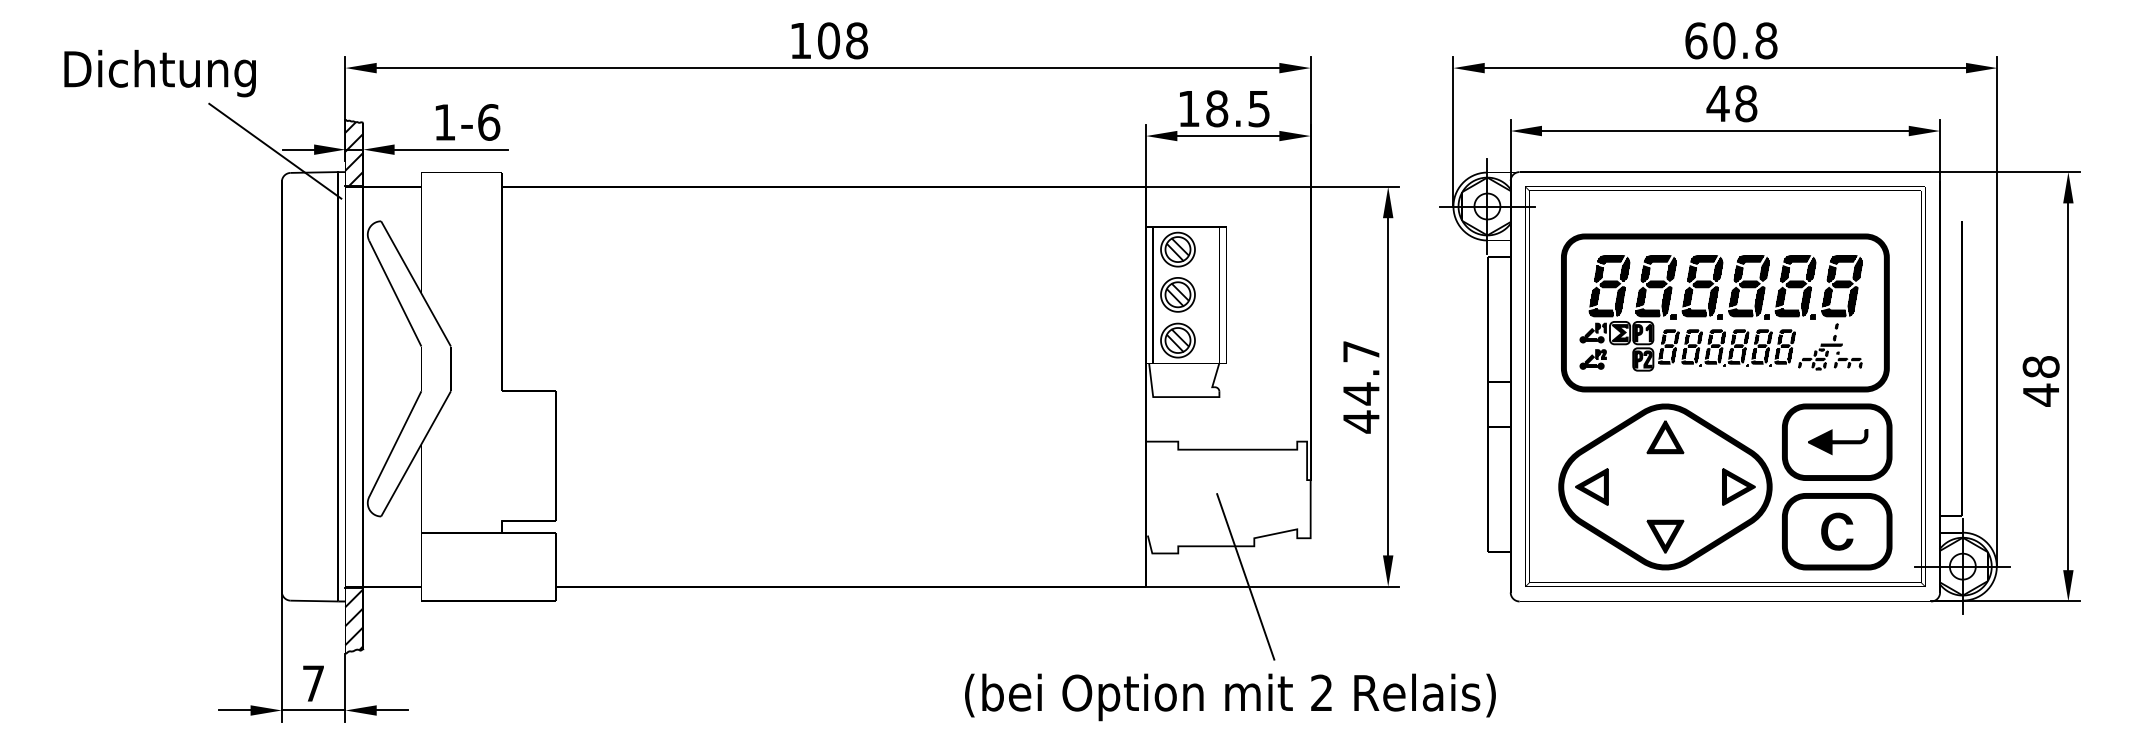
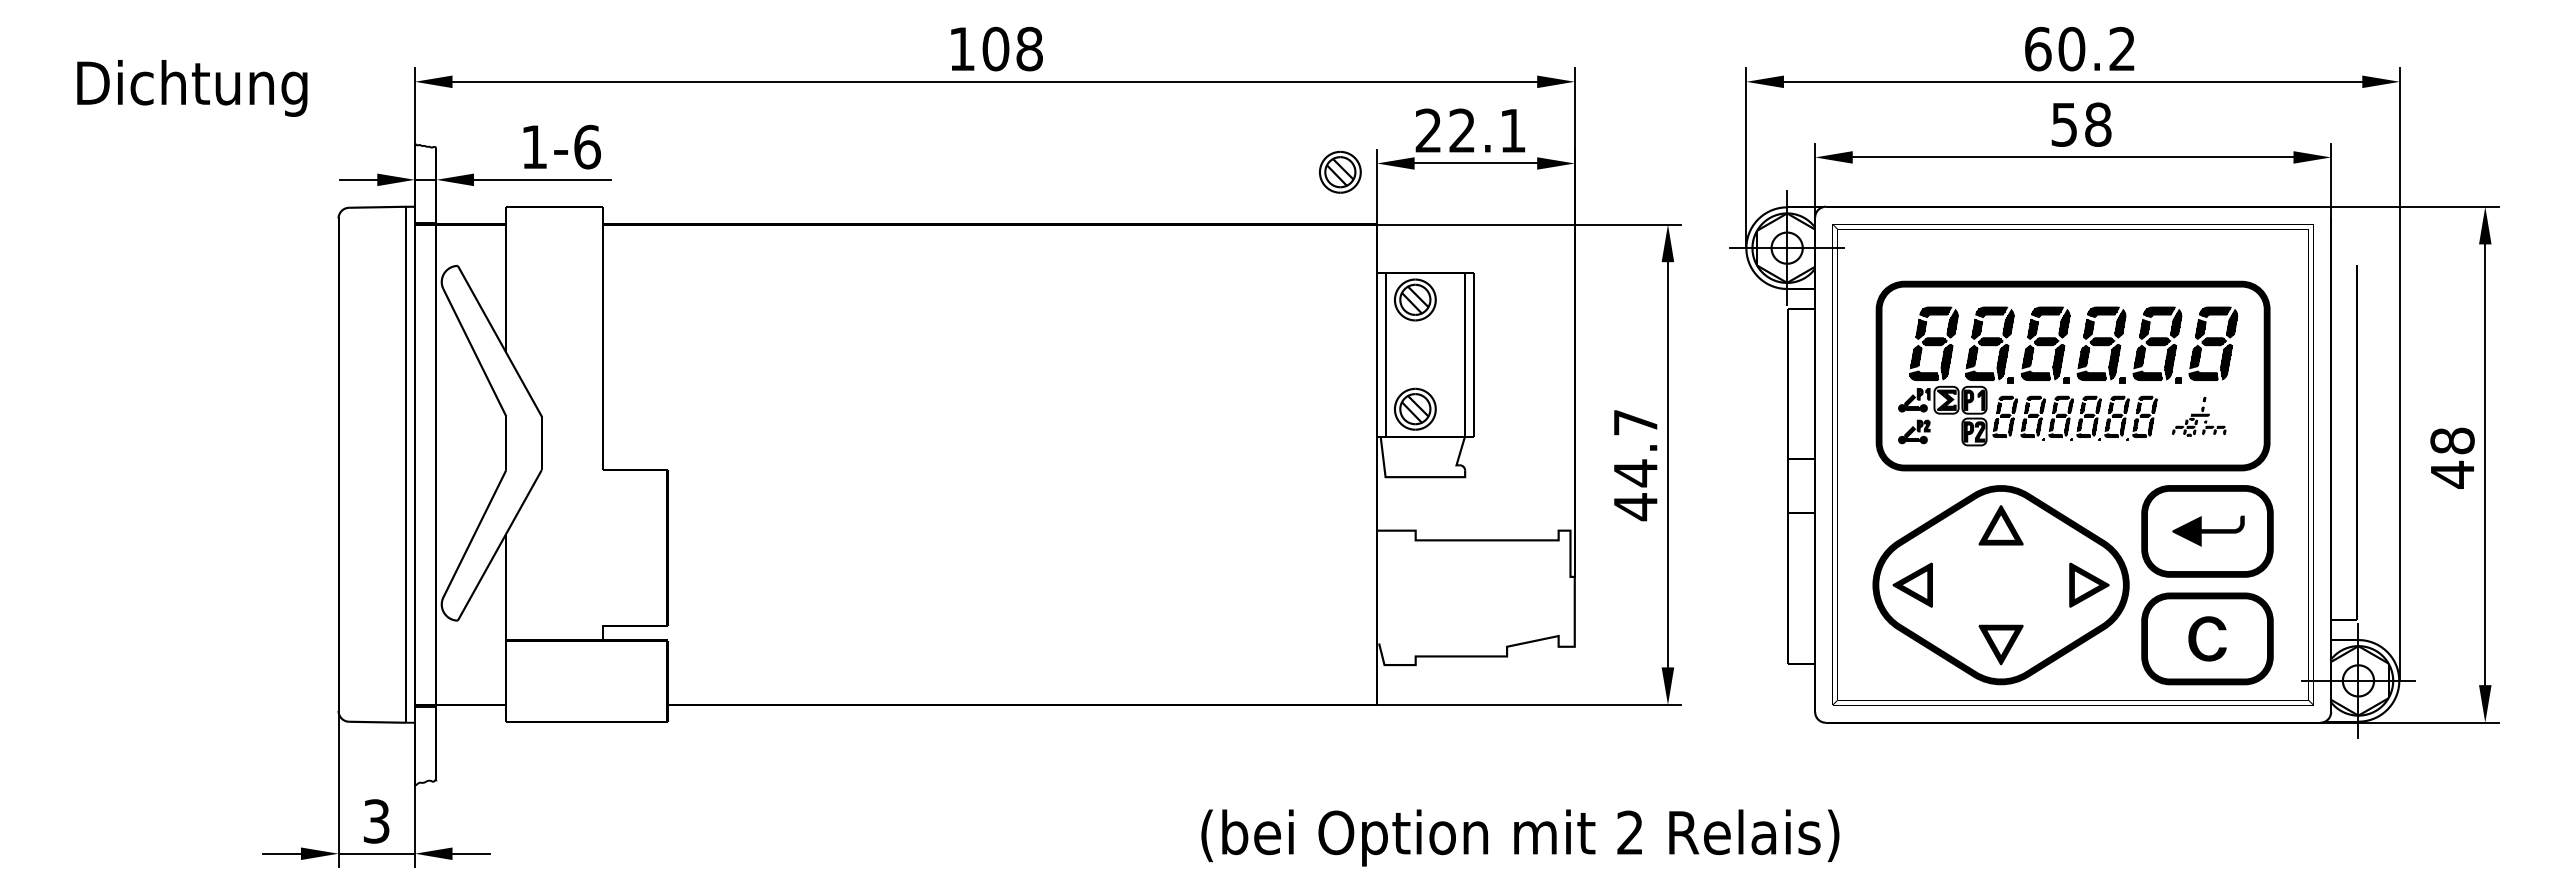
text: (1766, 40) -> (2122, 48), 60.8 -> 60.2
text: (1718, 103) -> (2064, 124), 48 -> 58
text: (1223, 108) -> (1470, 130), 18.5 -> 22.1
line: (275, 151) -> (330, 181), removed
hatch: (354, 153) -> (425, 184), removed
part: (1178, 294) -> (1340, 171), moved
part: (1829, 346) -> (2198, 416), size x0.7
line: (1245, 576) -> (1496, 692), removed
hatch: (354, 618) -> (425, 743), removed
text: (313, 683) -> (376, 821), 7 -> 3
text: (1230, 696) -> (1520, 837), moved

